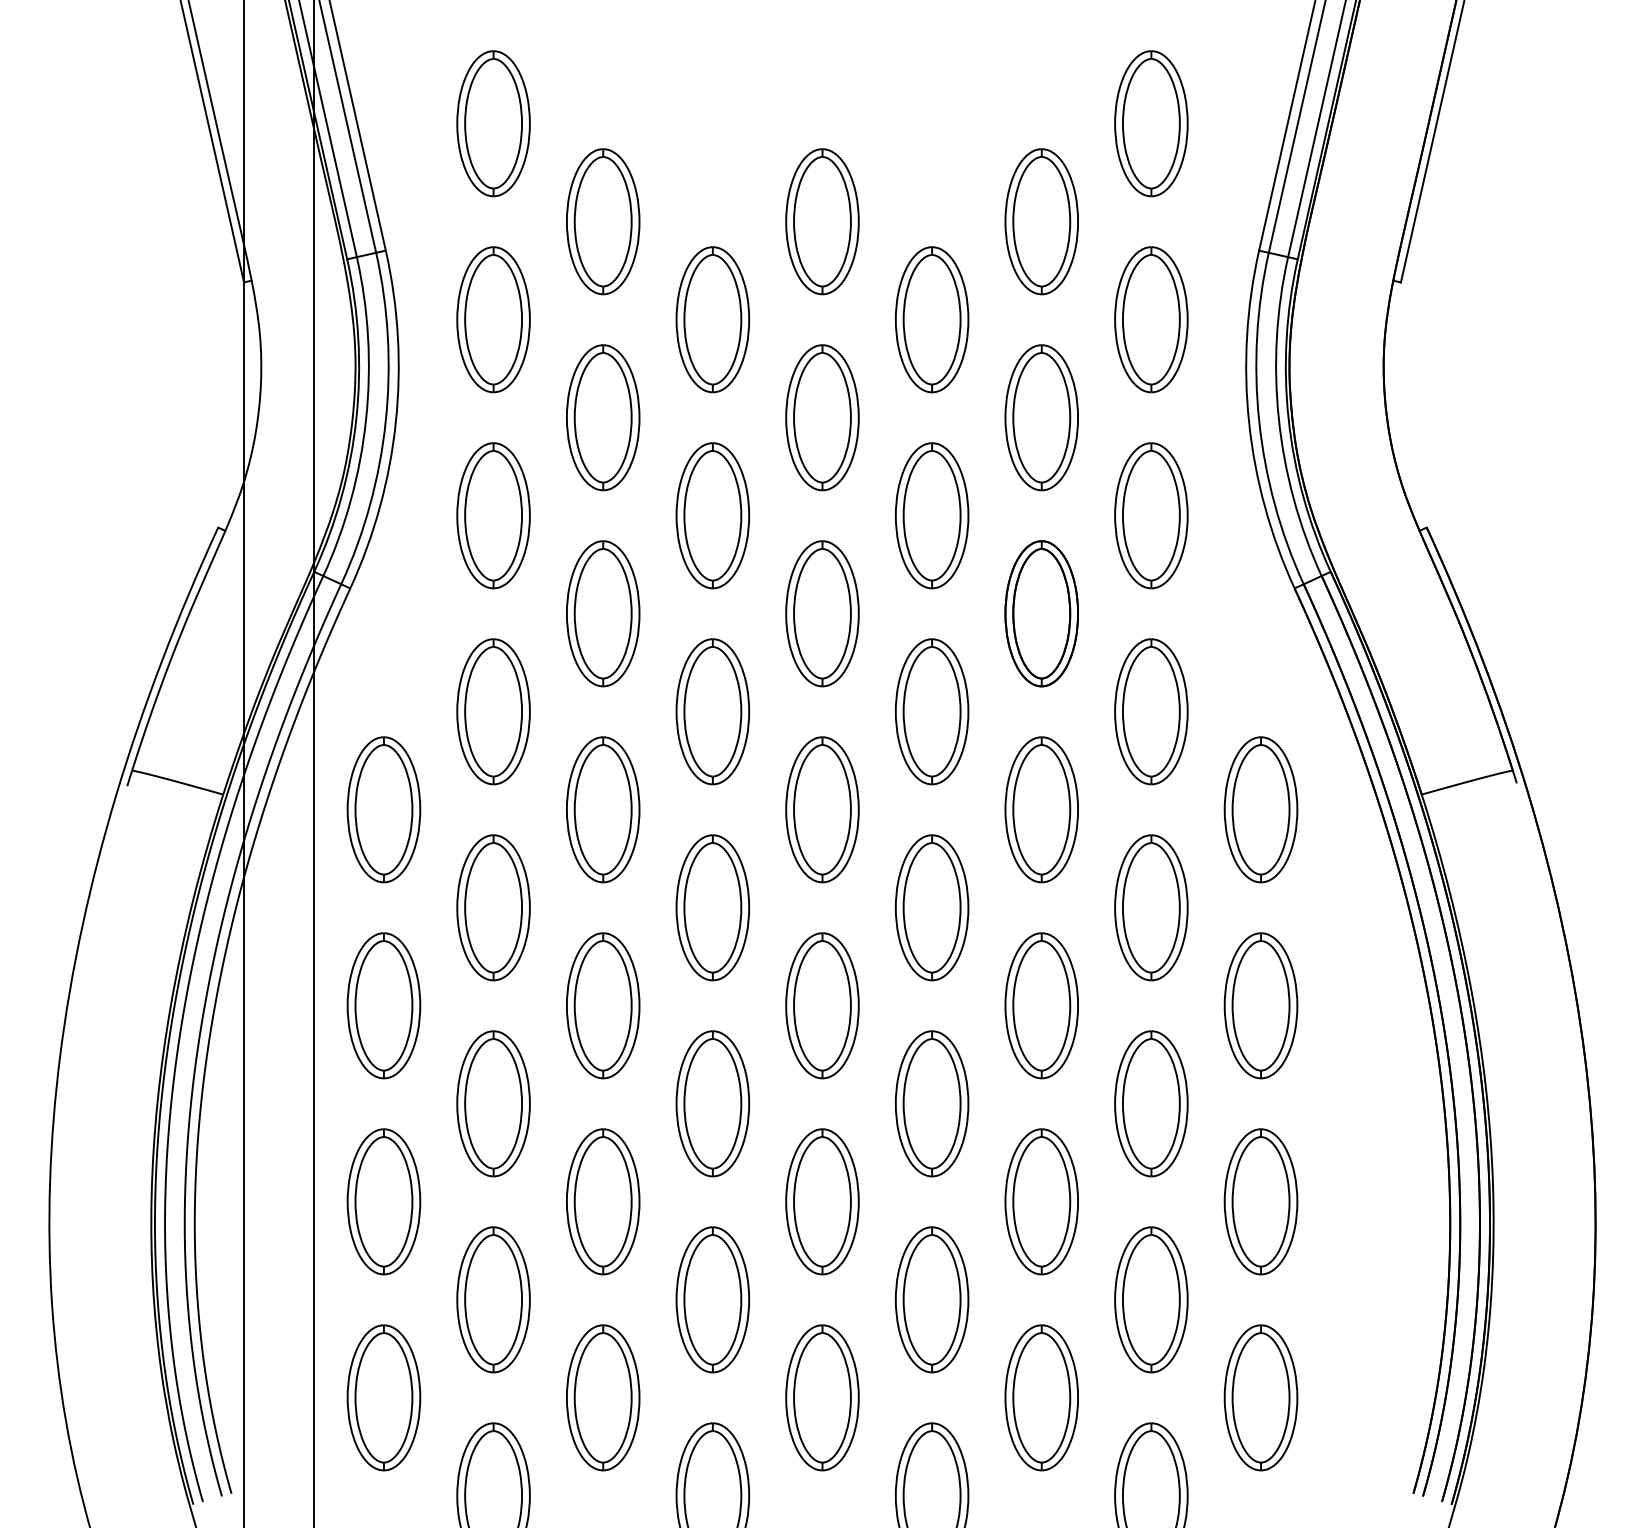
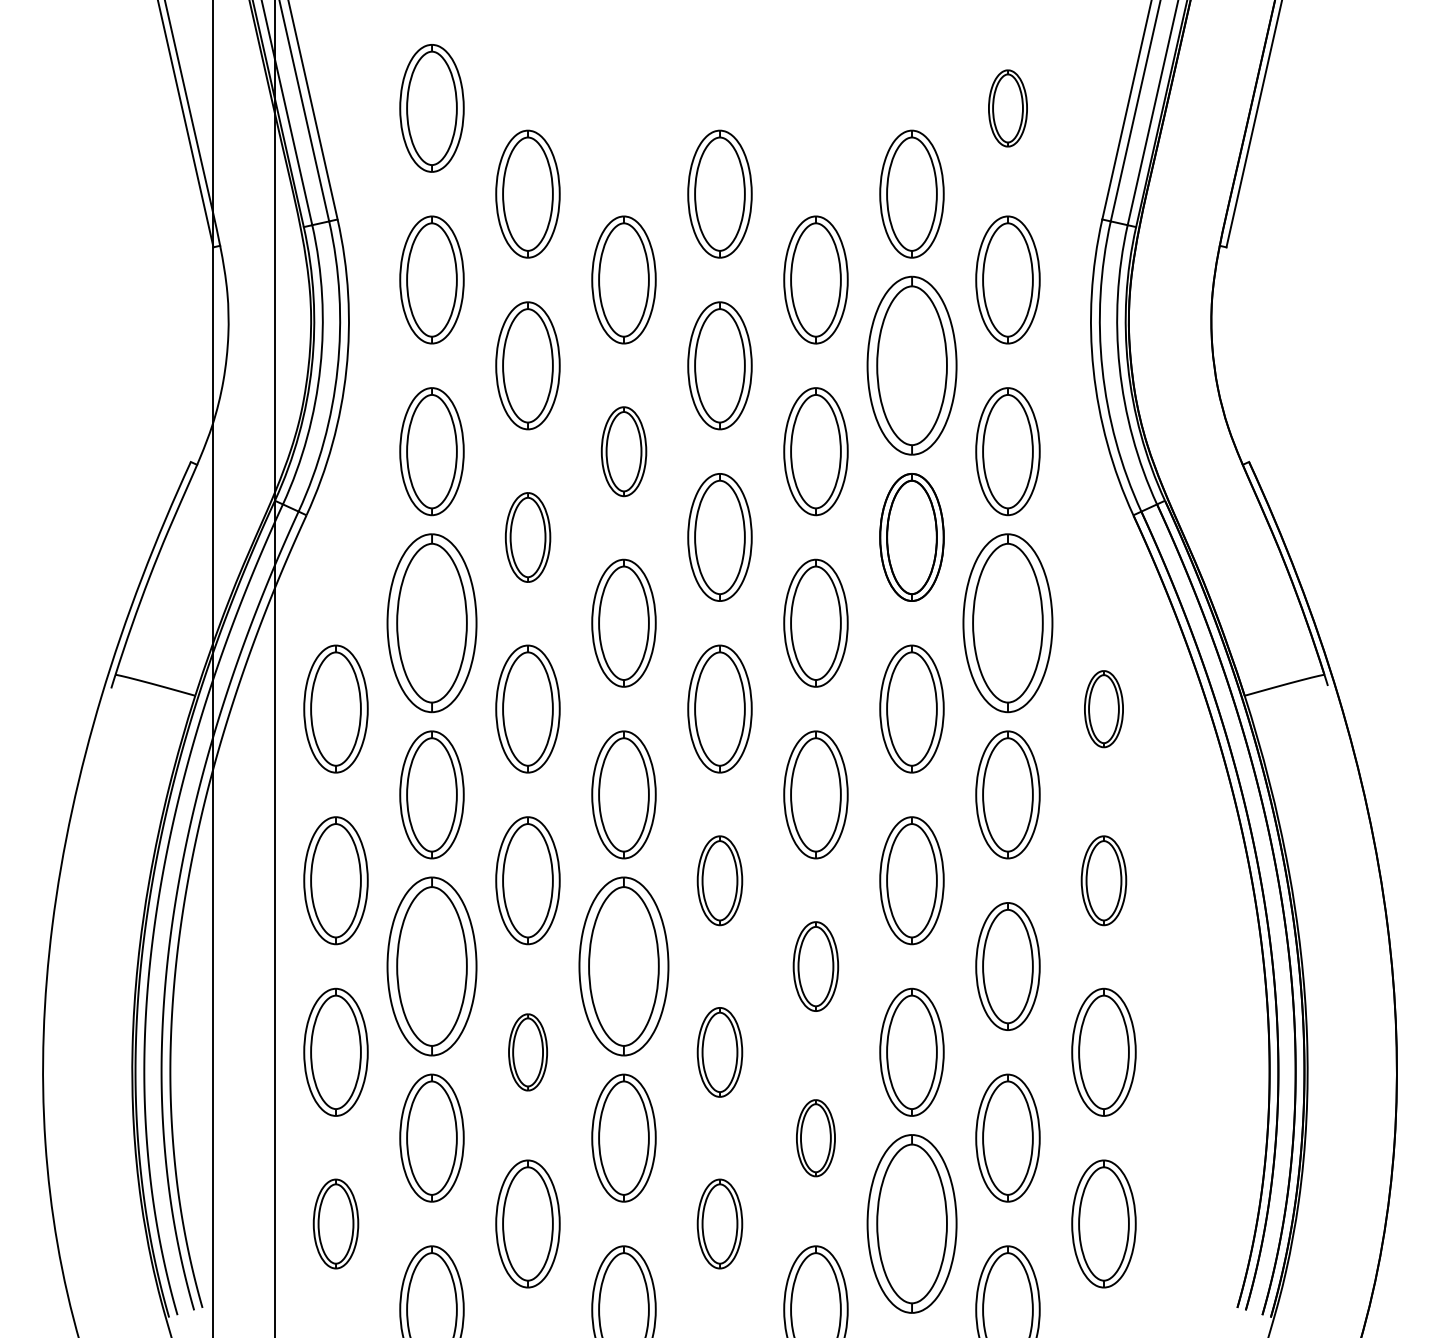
part: (1151, 123) -> (1008, 108), size x0.6
part: (1041, 417) -> (911, 365), size x1.4
part: (712, 515) -> (623, 451), size x0.7
part: (603, 613) -> (528, 537), size x0.7
part: (493, 711) -> (431, 623), size x1.4
part: (1151, 711) -> (1008, 623), size x1.4
part: (1260, 809) -> (1103, 708), size x0.6
part: (822, 1005) -> (720, 880), size x0.7
part: (1260, 1005) -> (1103, 880), size x0.7
part: (493, 1103) -> (431, 966), size x1.4
part: (712, 1103) -> (623, 966), size x1.4
part: (931, 1103) -> (815, 966), size x0.7
part: (603, 1201) -> (528, 1052), size x0.6
part: (822, 1201) -> (720, 1052), size x0.7
part: (931, 1299) -> (815, 1137), size x0.6
part: (383, 1397) -> (335, 1223), size x0.7
part: (822, 1397) -> (720, 1223), size x0.7
part: (1041, 1397) -> (911, 1223), size x1.4

